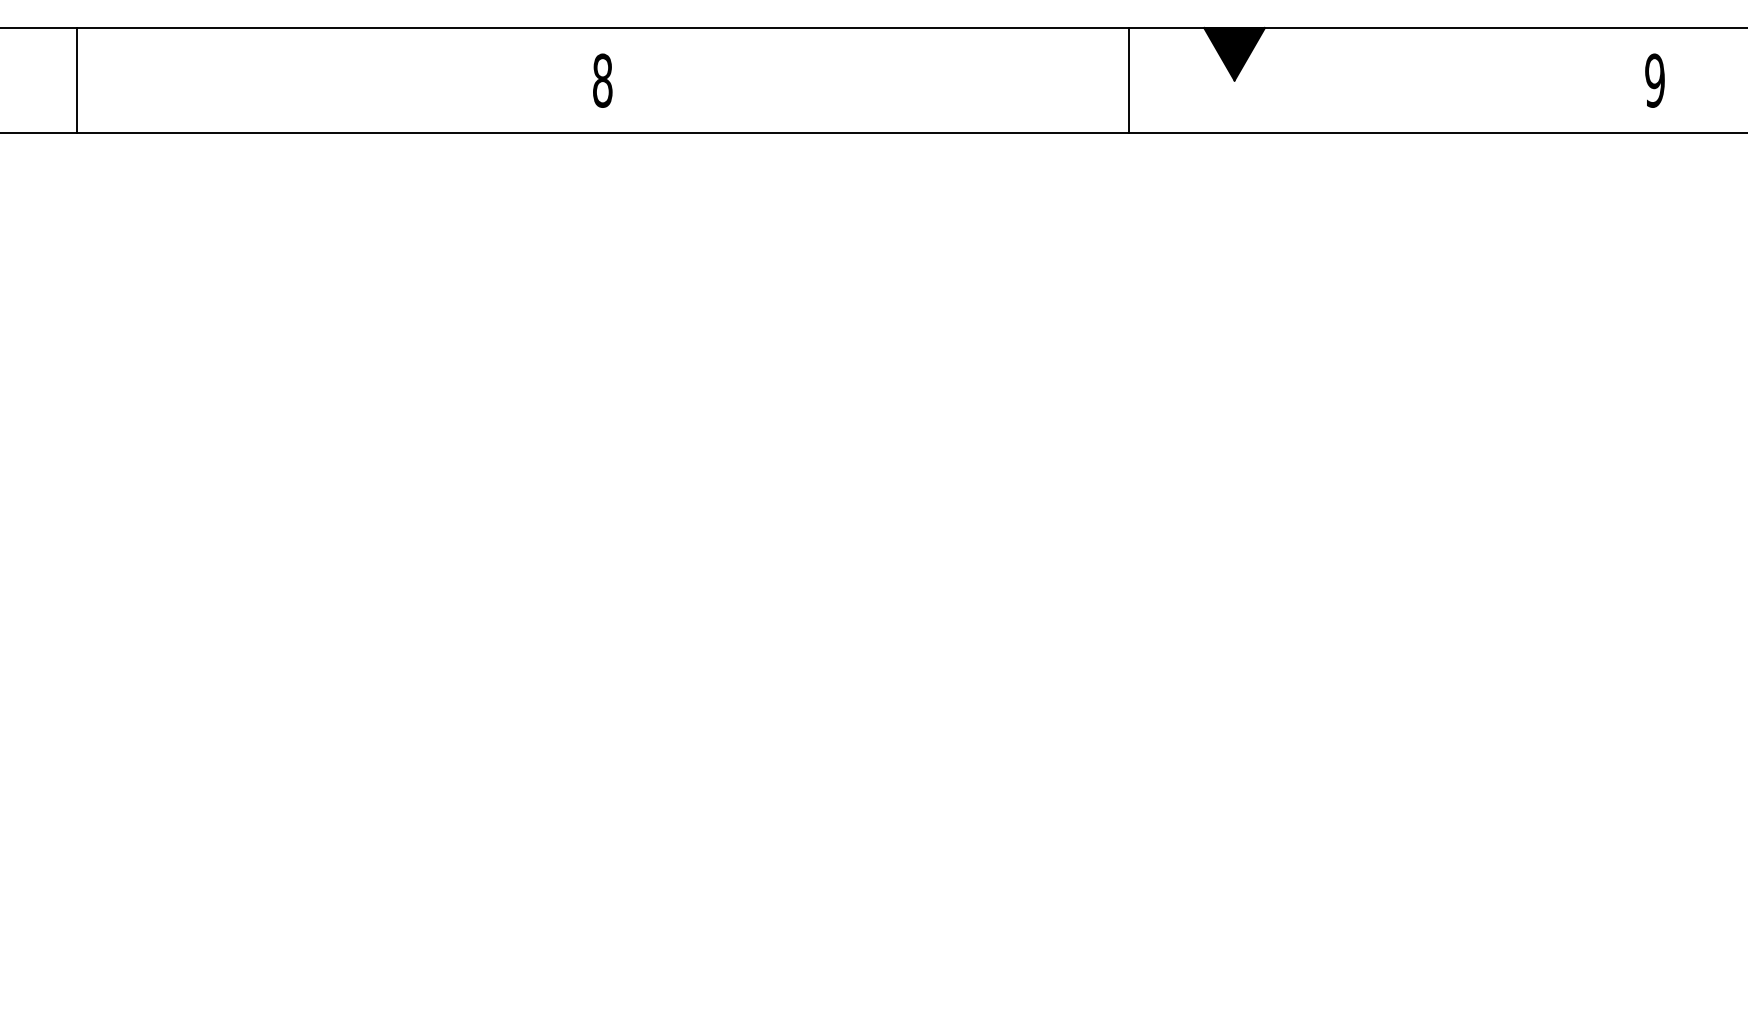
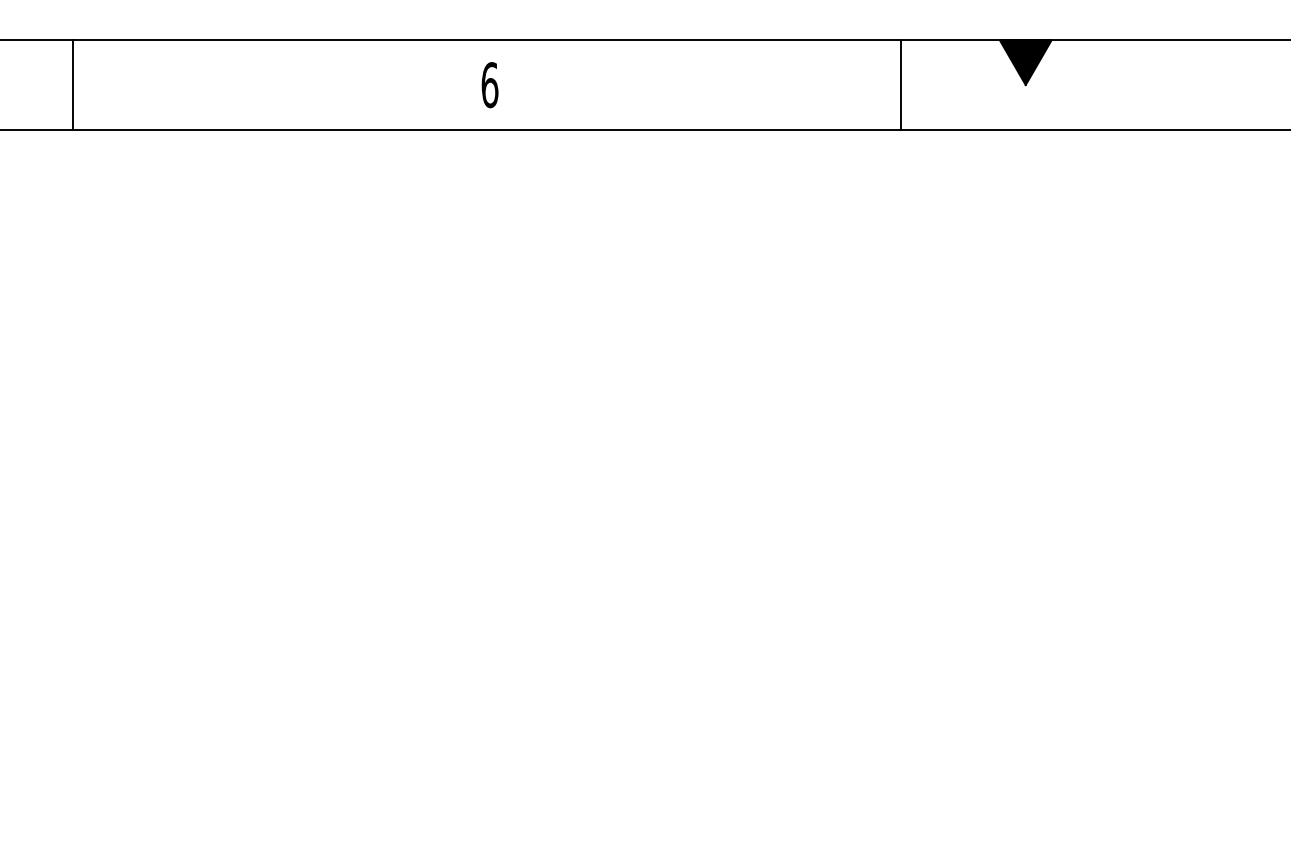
line: (77, 80) -> (73, 84), moved
text: (602, 80) -> (489, 84), 8 -> 6
line: (1129, 80) -> (901, 84), moved

